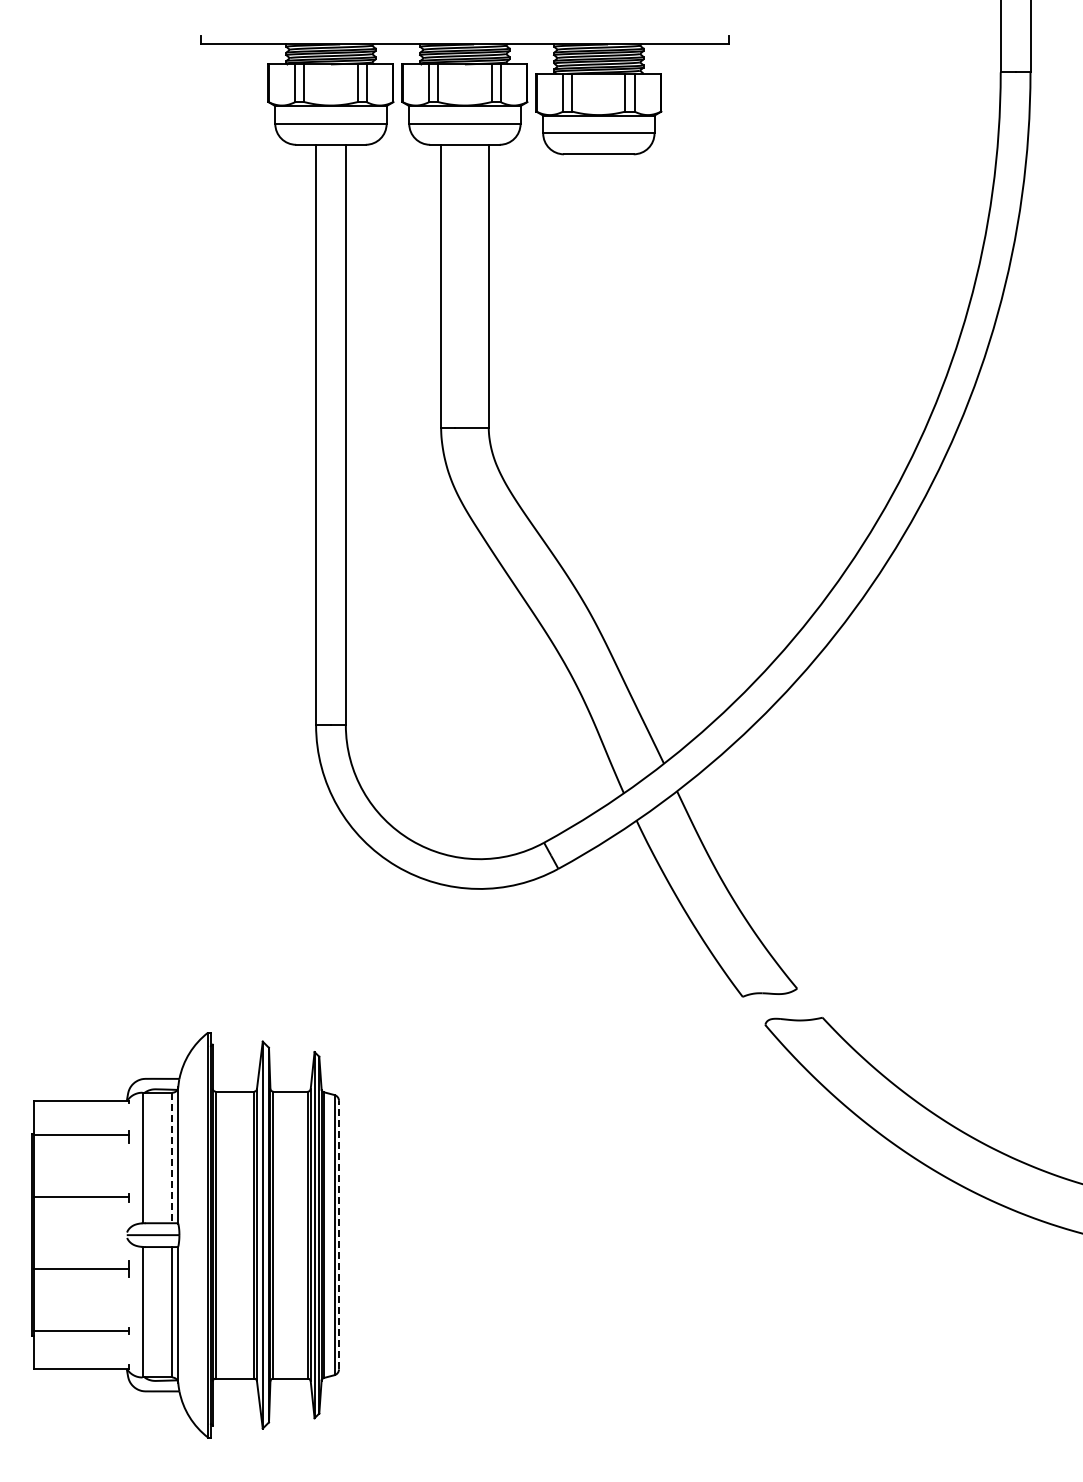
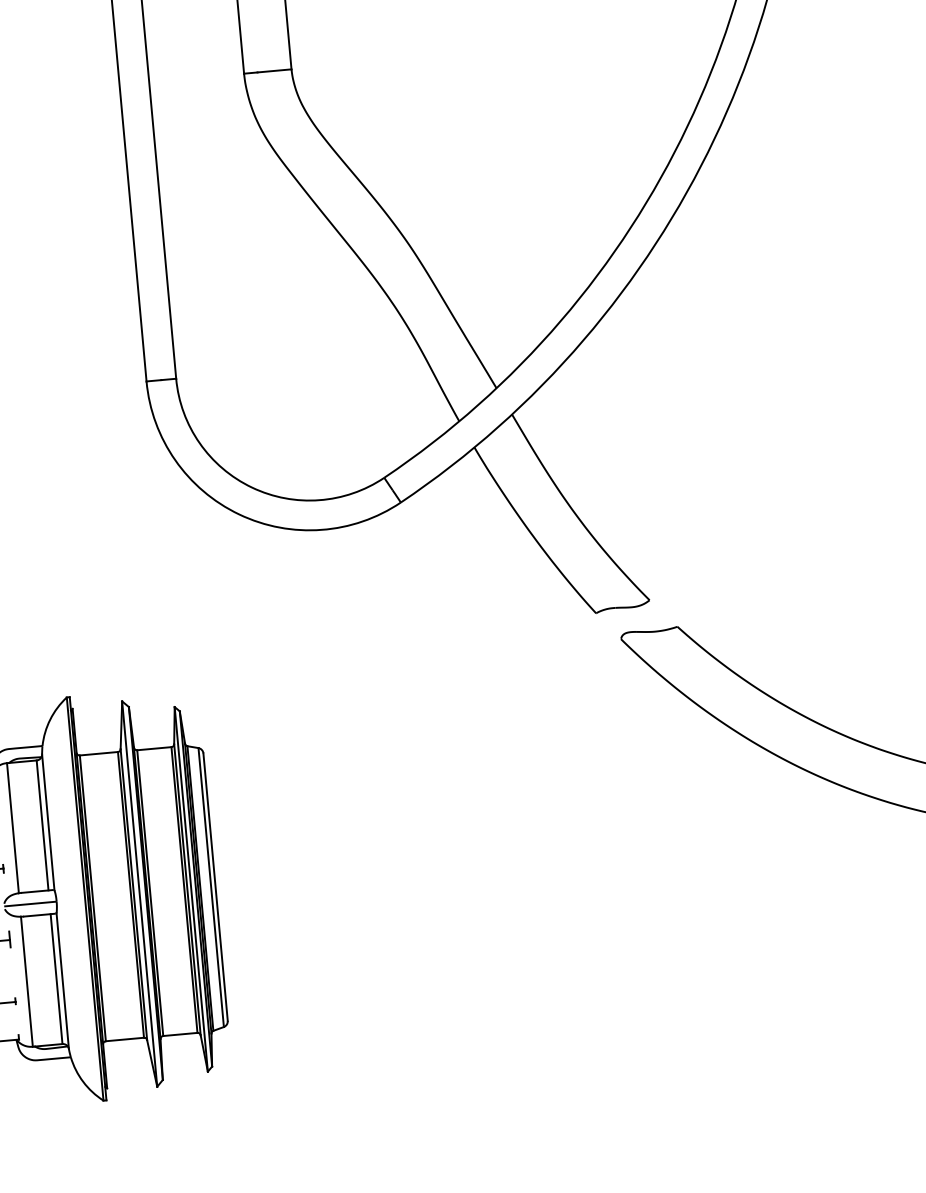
line: (172, 1158) -> (42, 825), dashed -> solid
line: (339, 1234) -> (216, 886), dashed -> solid

